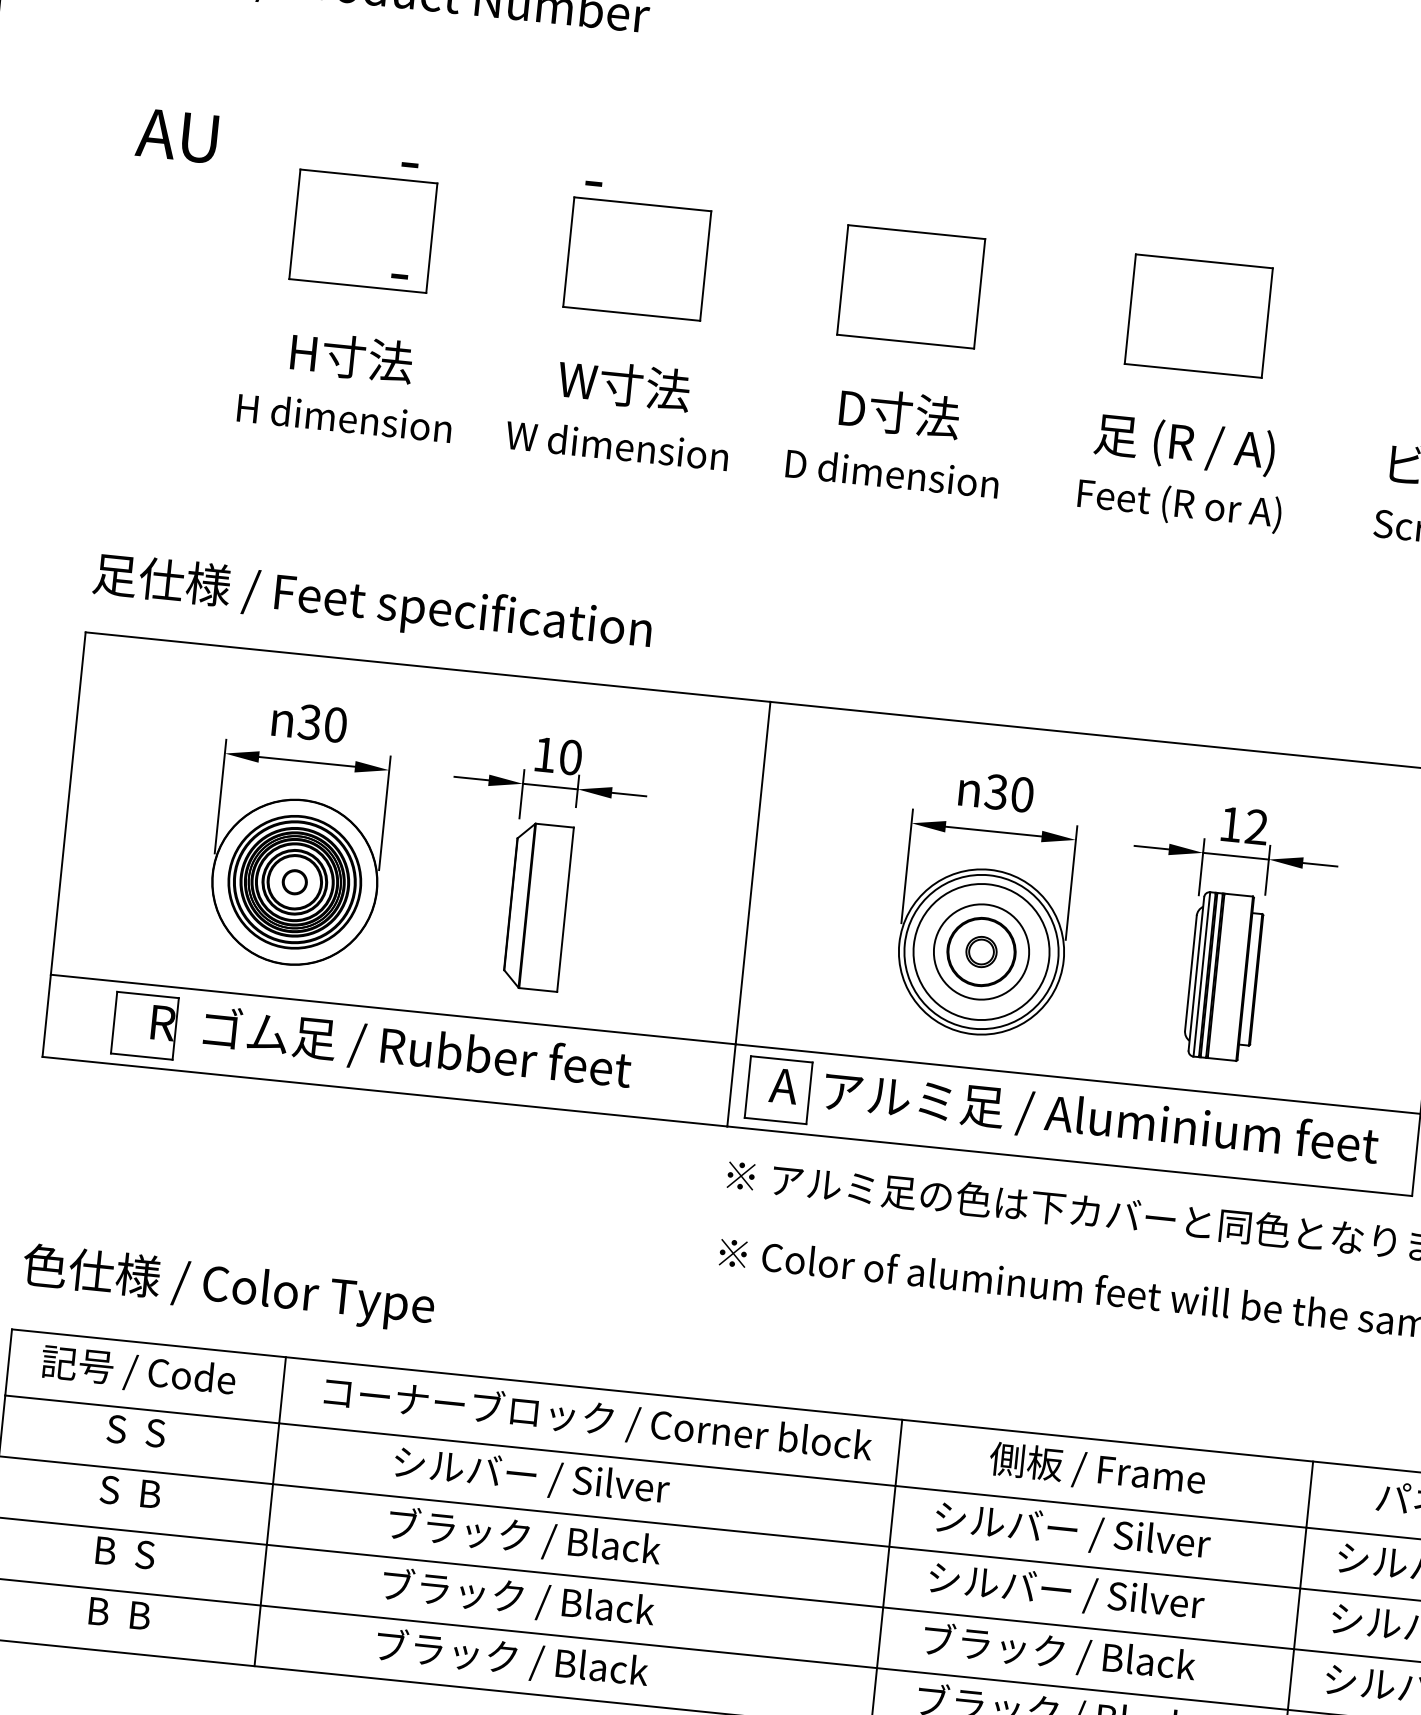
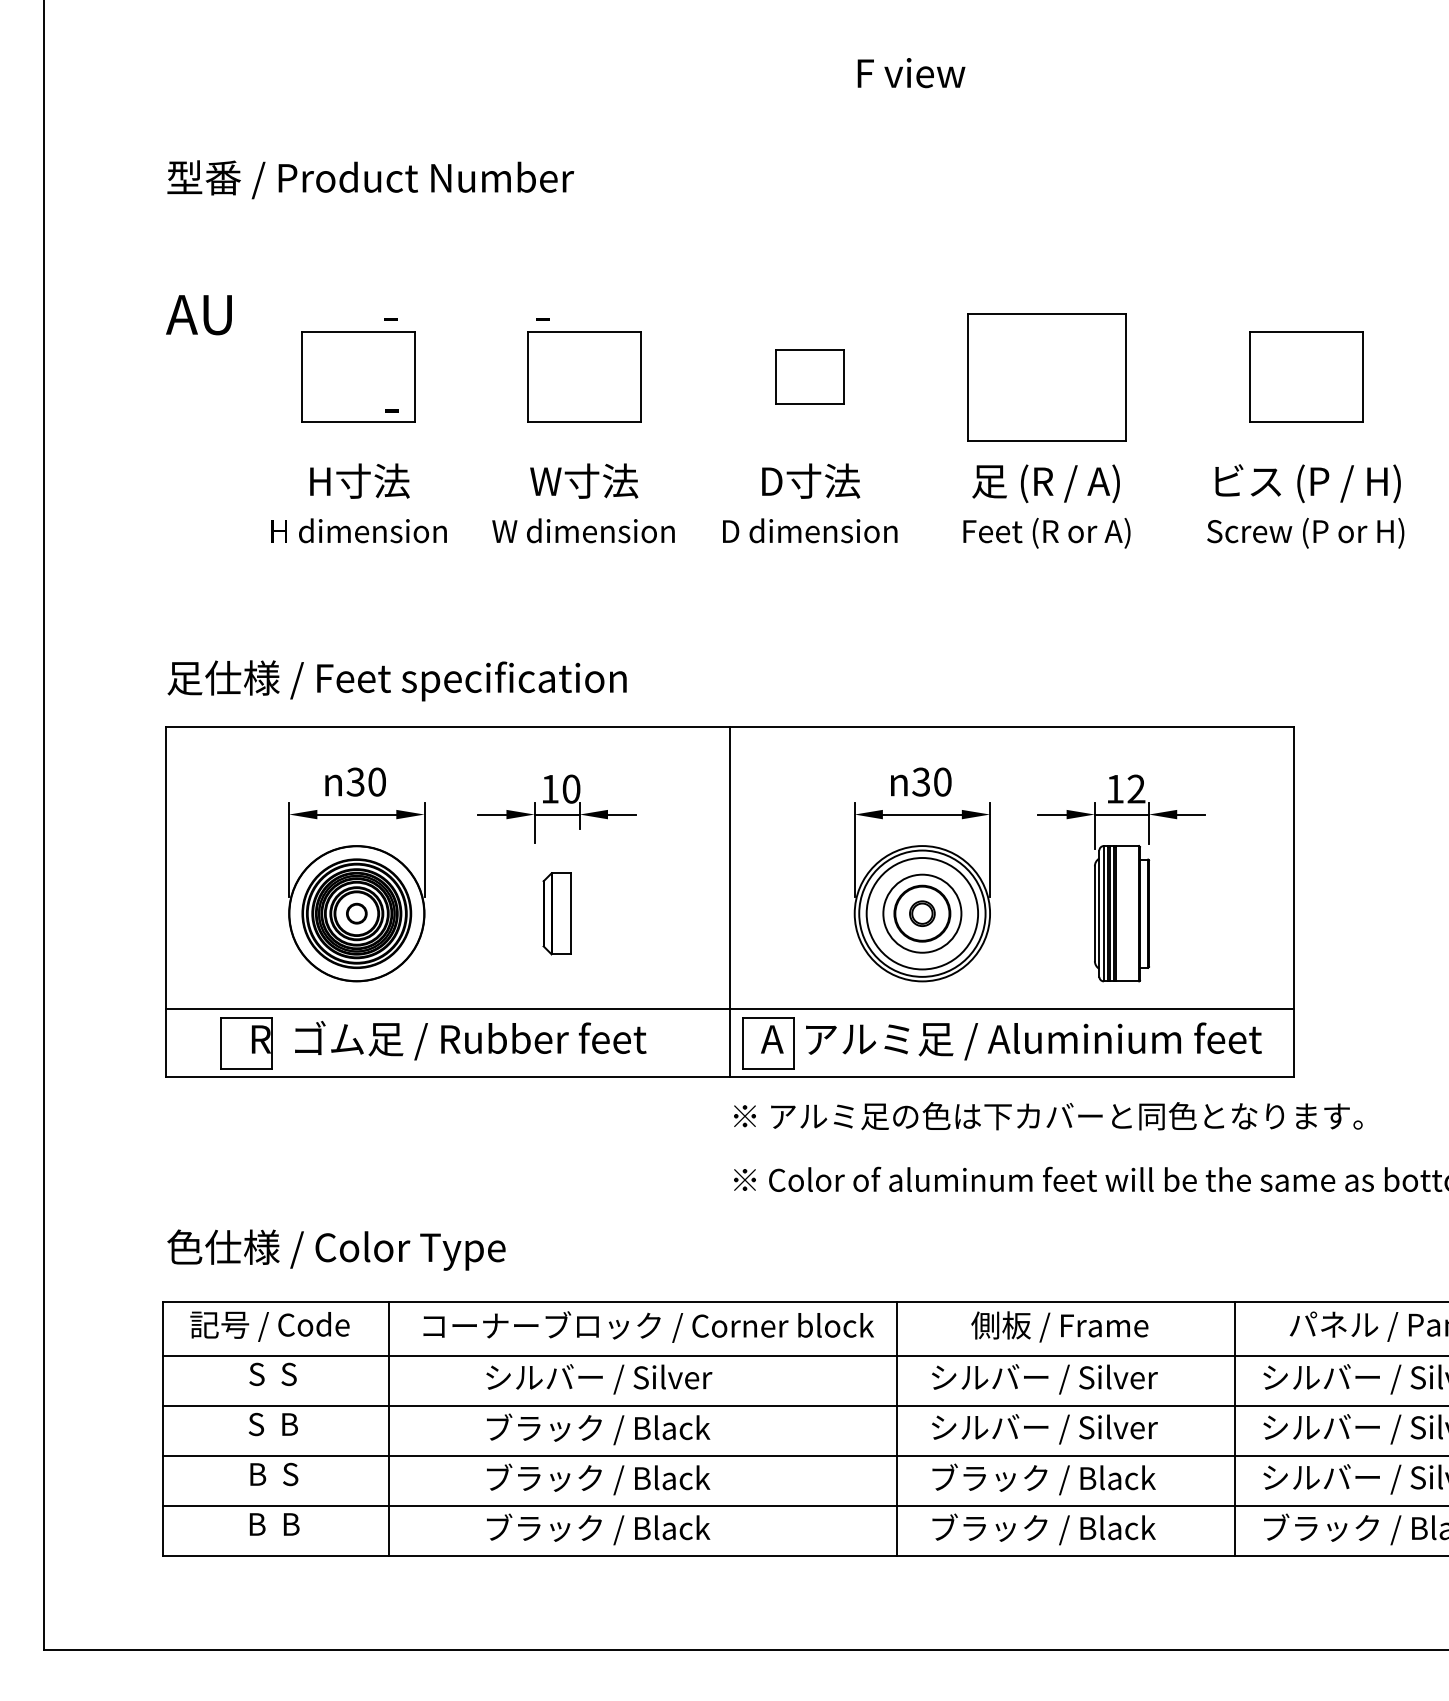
part: (910, 285) -> (809, 376), size x0.6
part: (1198, 315) -> (1046, 376), size x1.4
part: (537, 906) -> (556, 913), size x0.6

